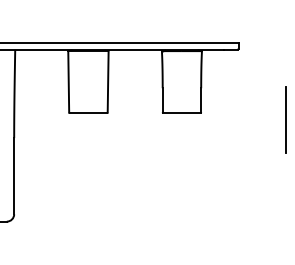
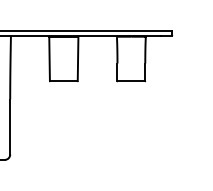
line: (285, 119) -> (206, 86), removed

